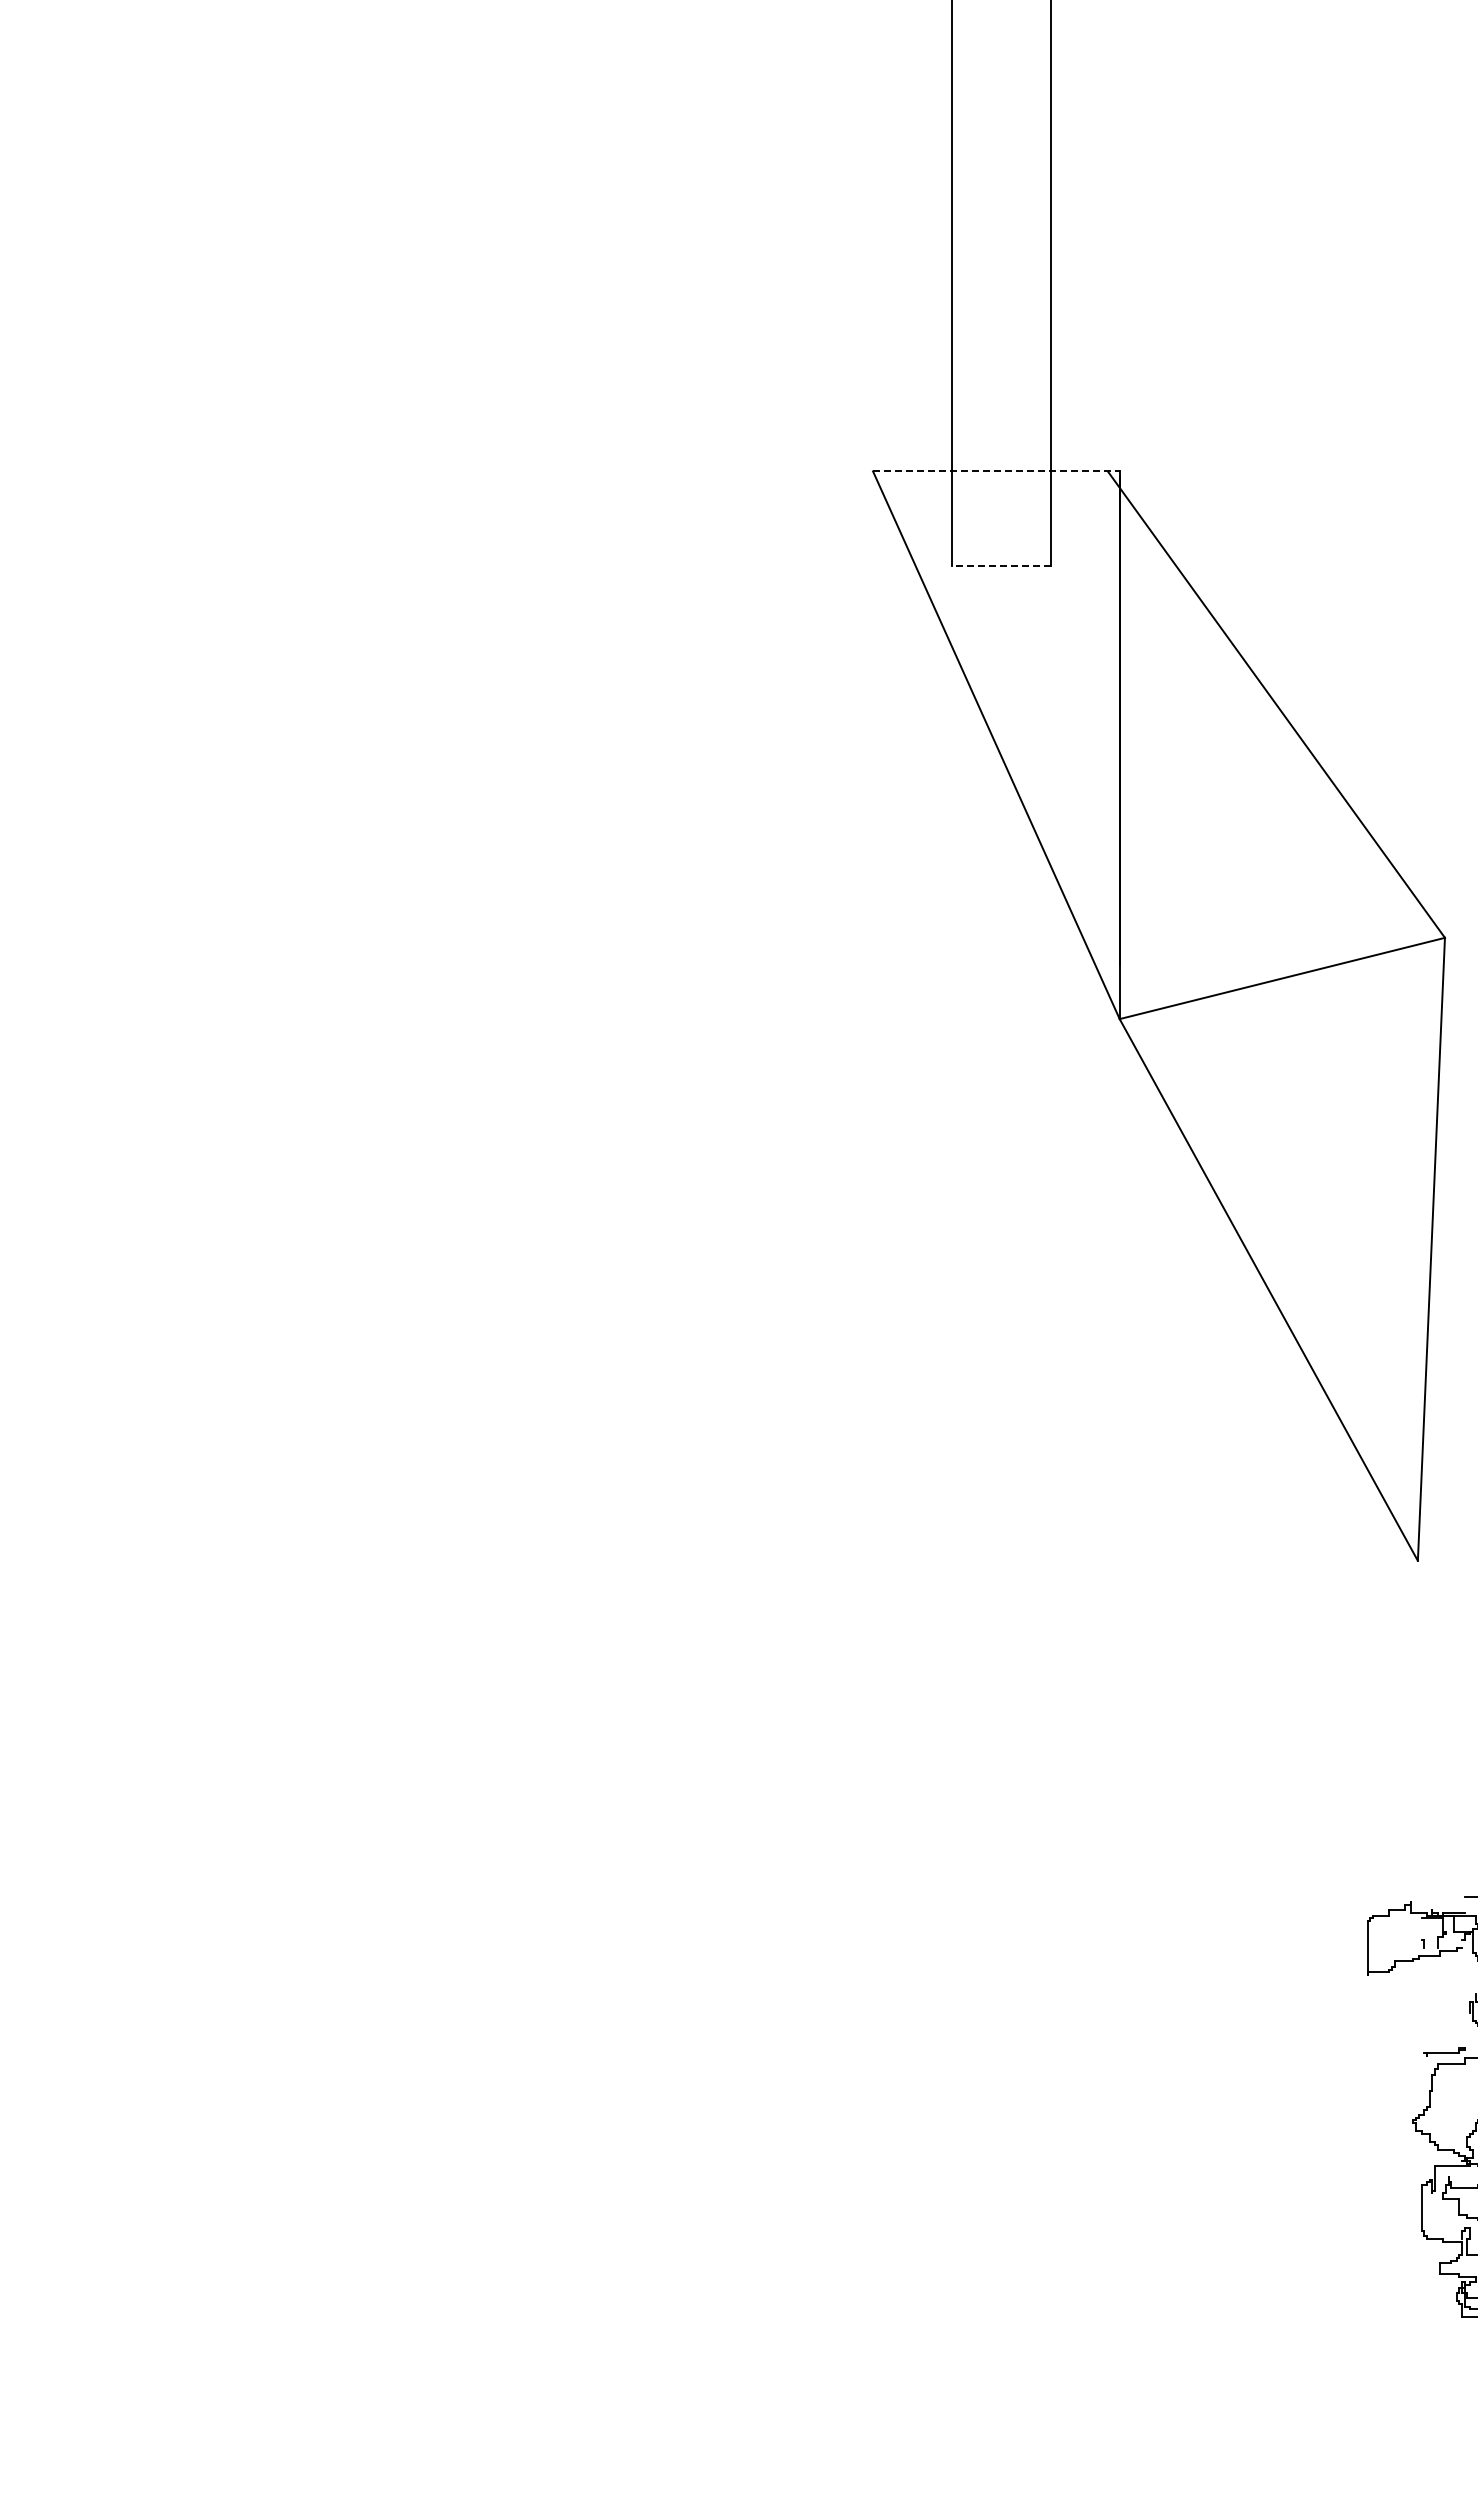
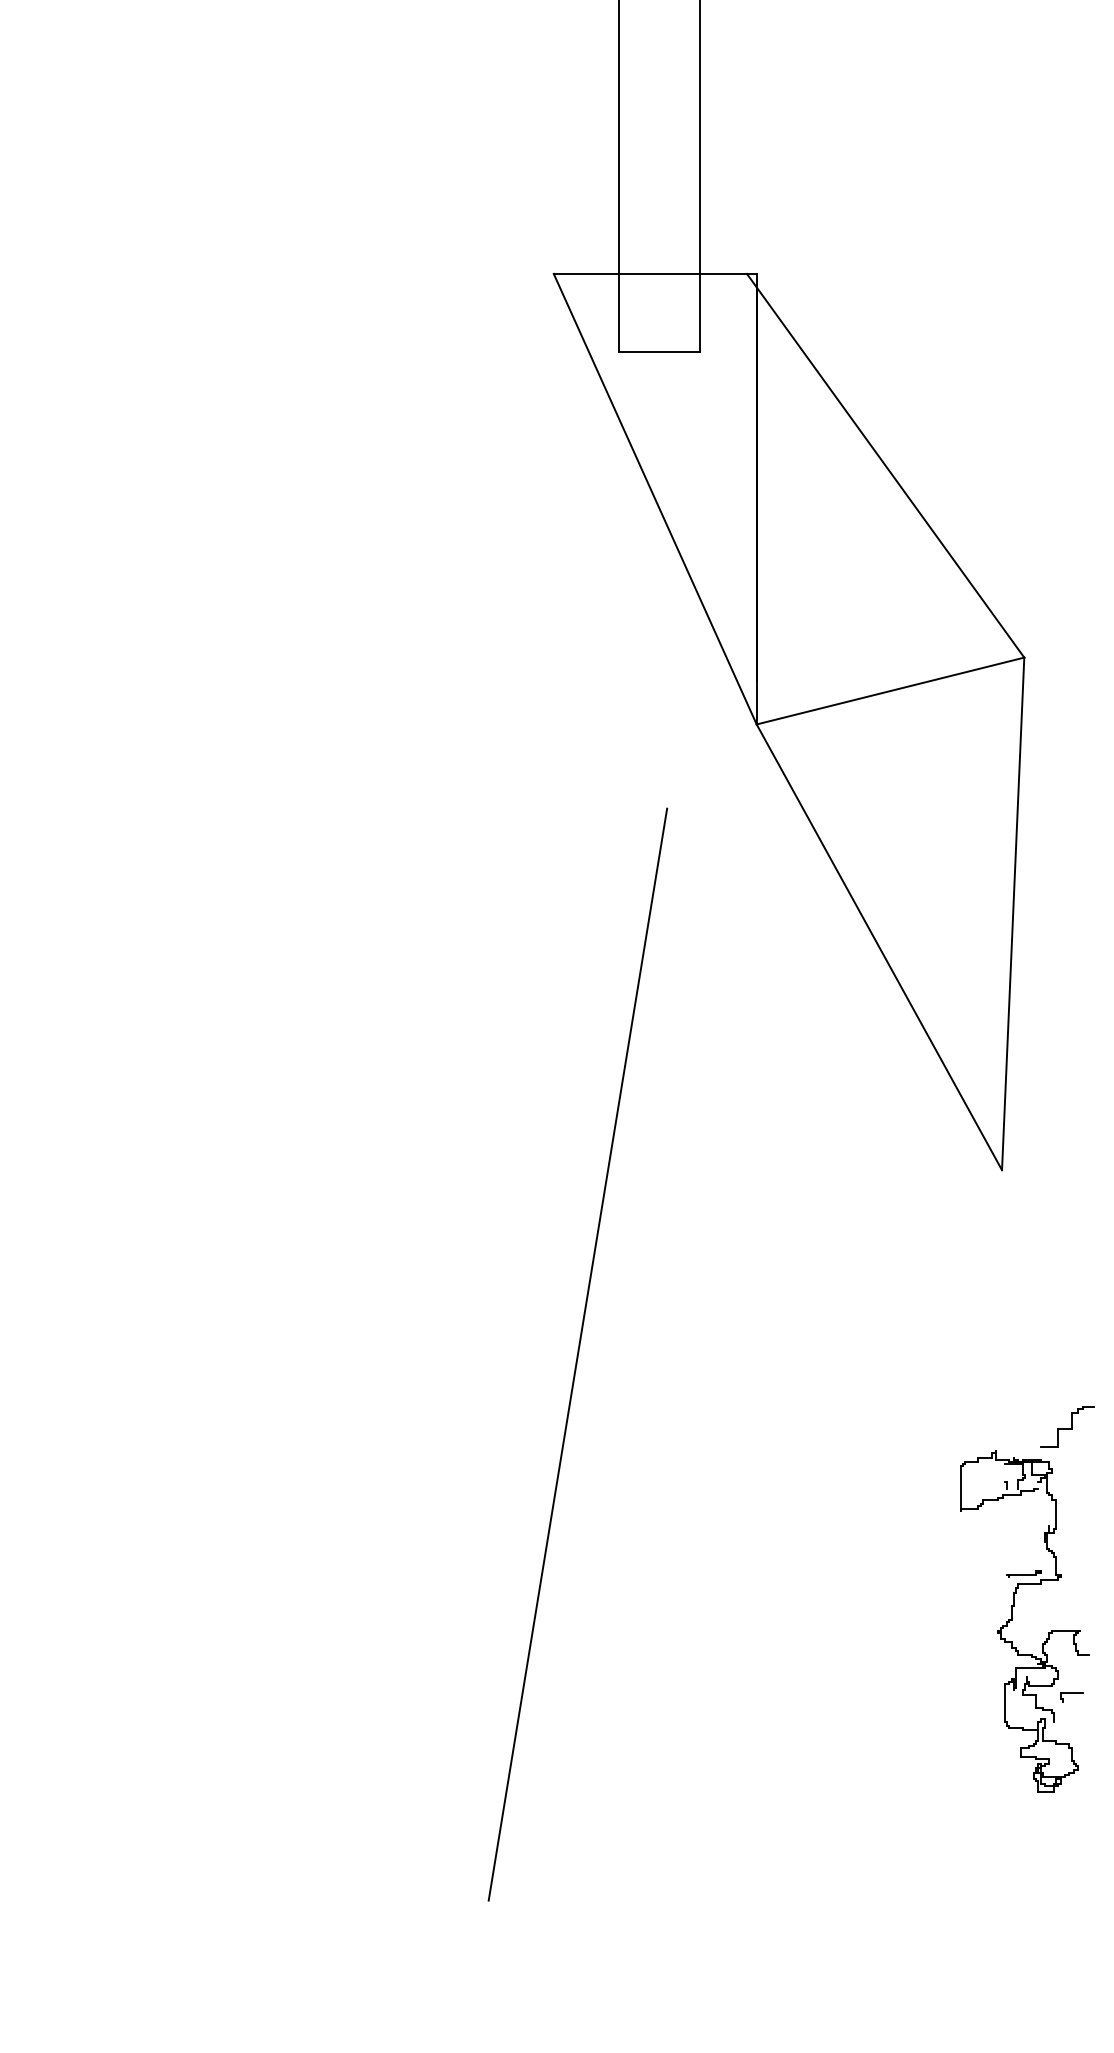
line: (996, 471) -> (655, 273), dashed -> solid
line: (1001, 565) -> (659, 351), dashed -> solid
line: (901, 1784) -> (577, 1354), added

